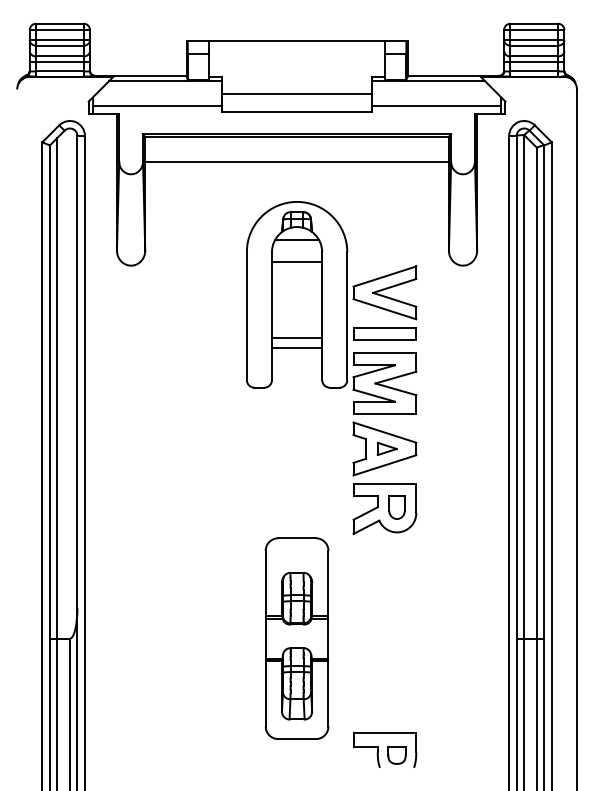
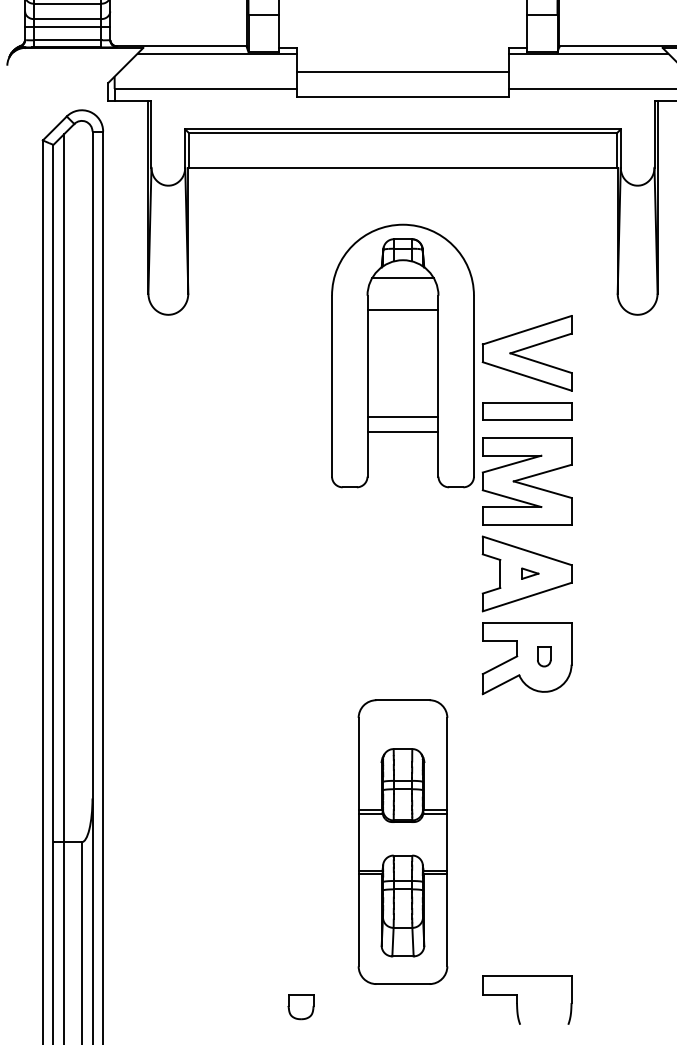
part: (386, 448) -> (529, 573), size x0.6
part: (396, 507) -> (543, 656), size x0.6
part: (396, 755) -> (300, 1007), moved

